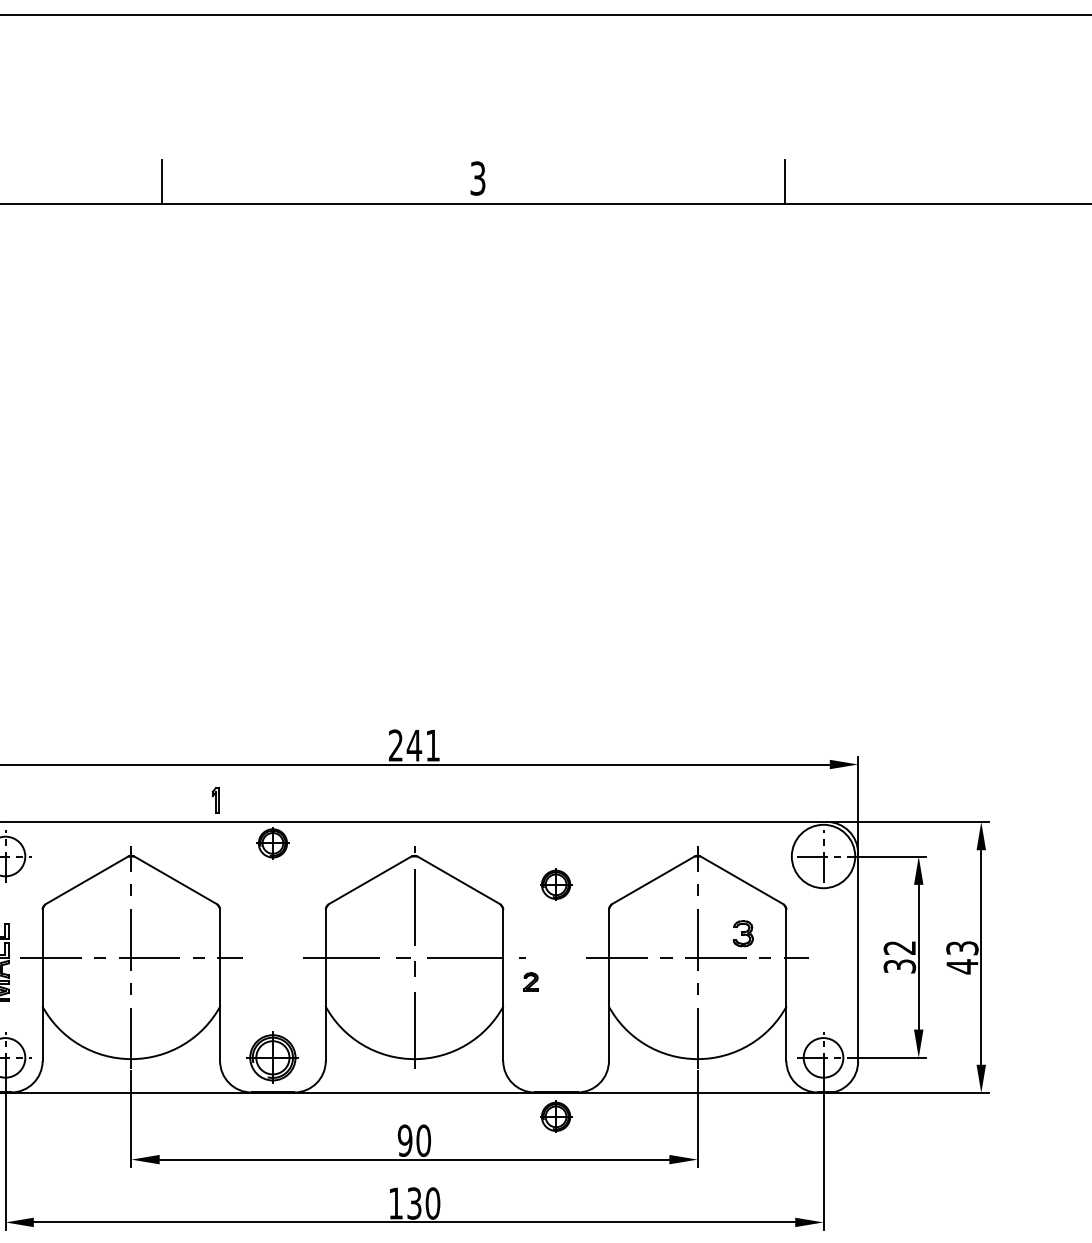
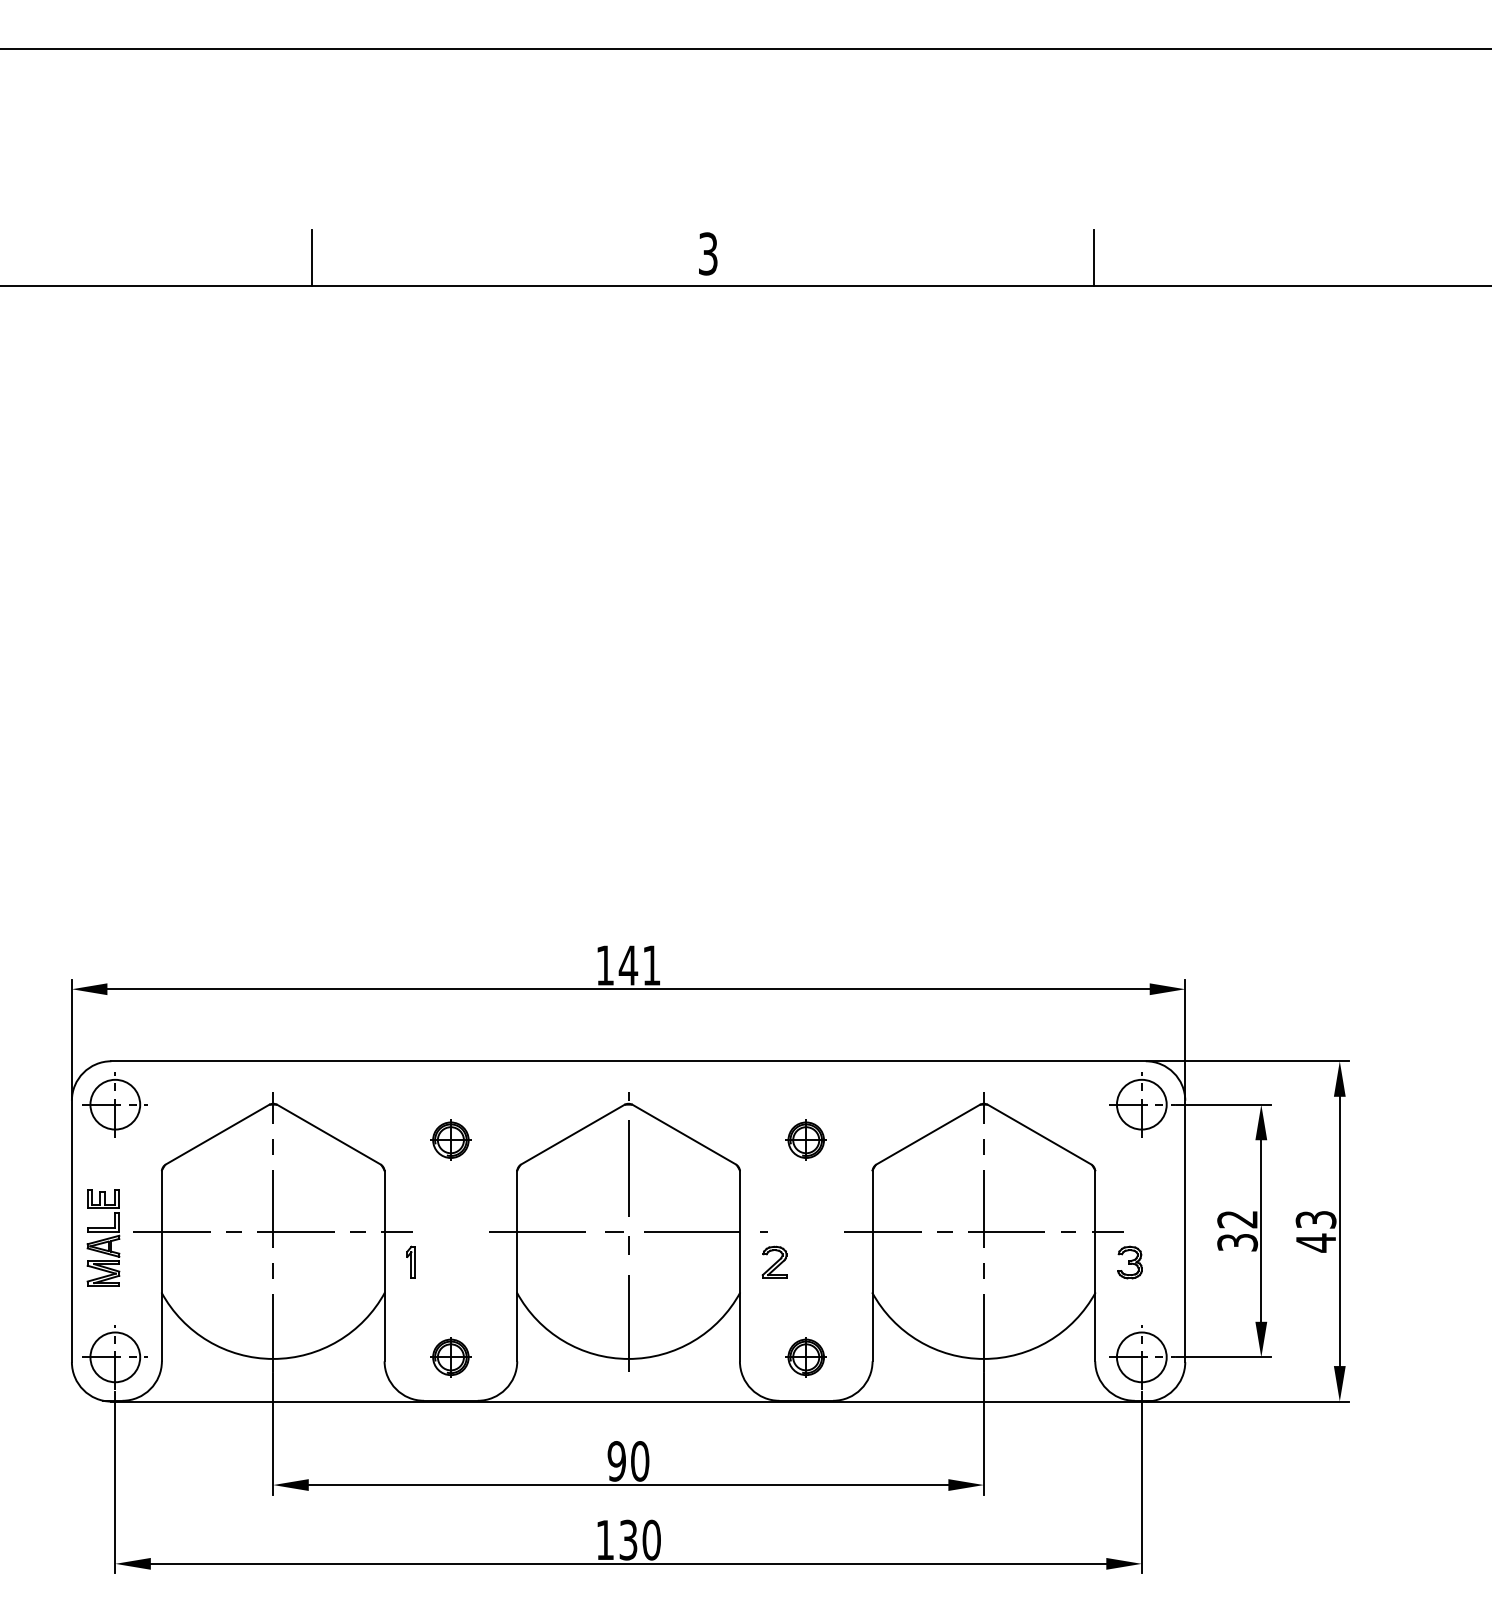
text: (395, 745) -> (604, 965), 241 -> 141
part: (215, 799) -> (410, 1261), moved
part: (272, 842) -> (450, 1139), moved
circle: (823, 856) -> (1141, 1104), size x0.62
part: (742, 933) -> (1129, 1262), moved
part: (530, 981) -> (774, 1261), size x1.43
part: (272, 1057) -> (450, 1357), size x0.62
part: (555, 1116) -> (805, 1357), moved

